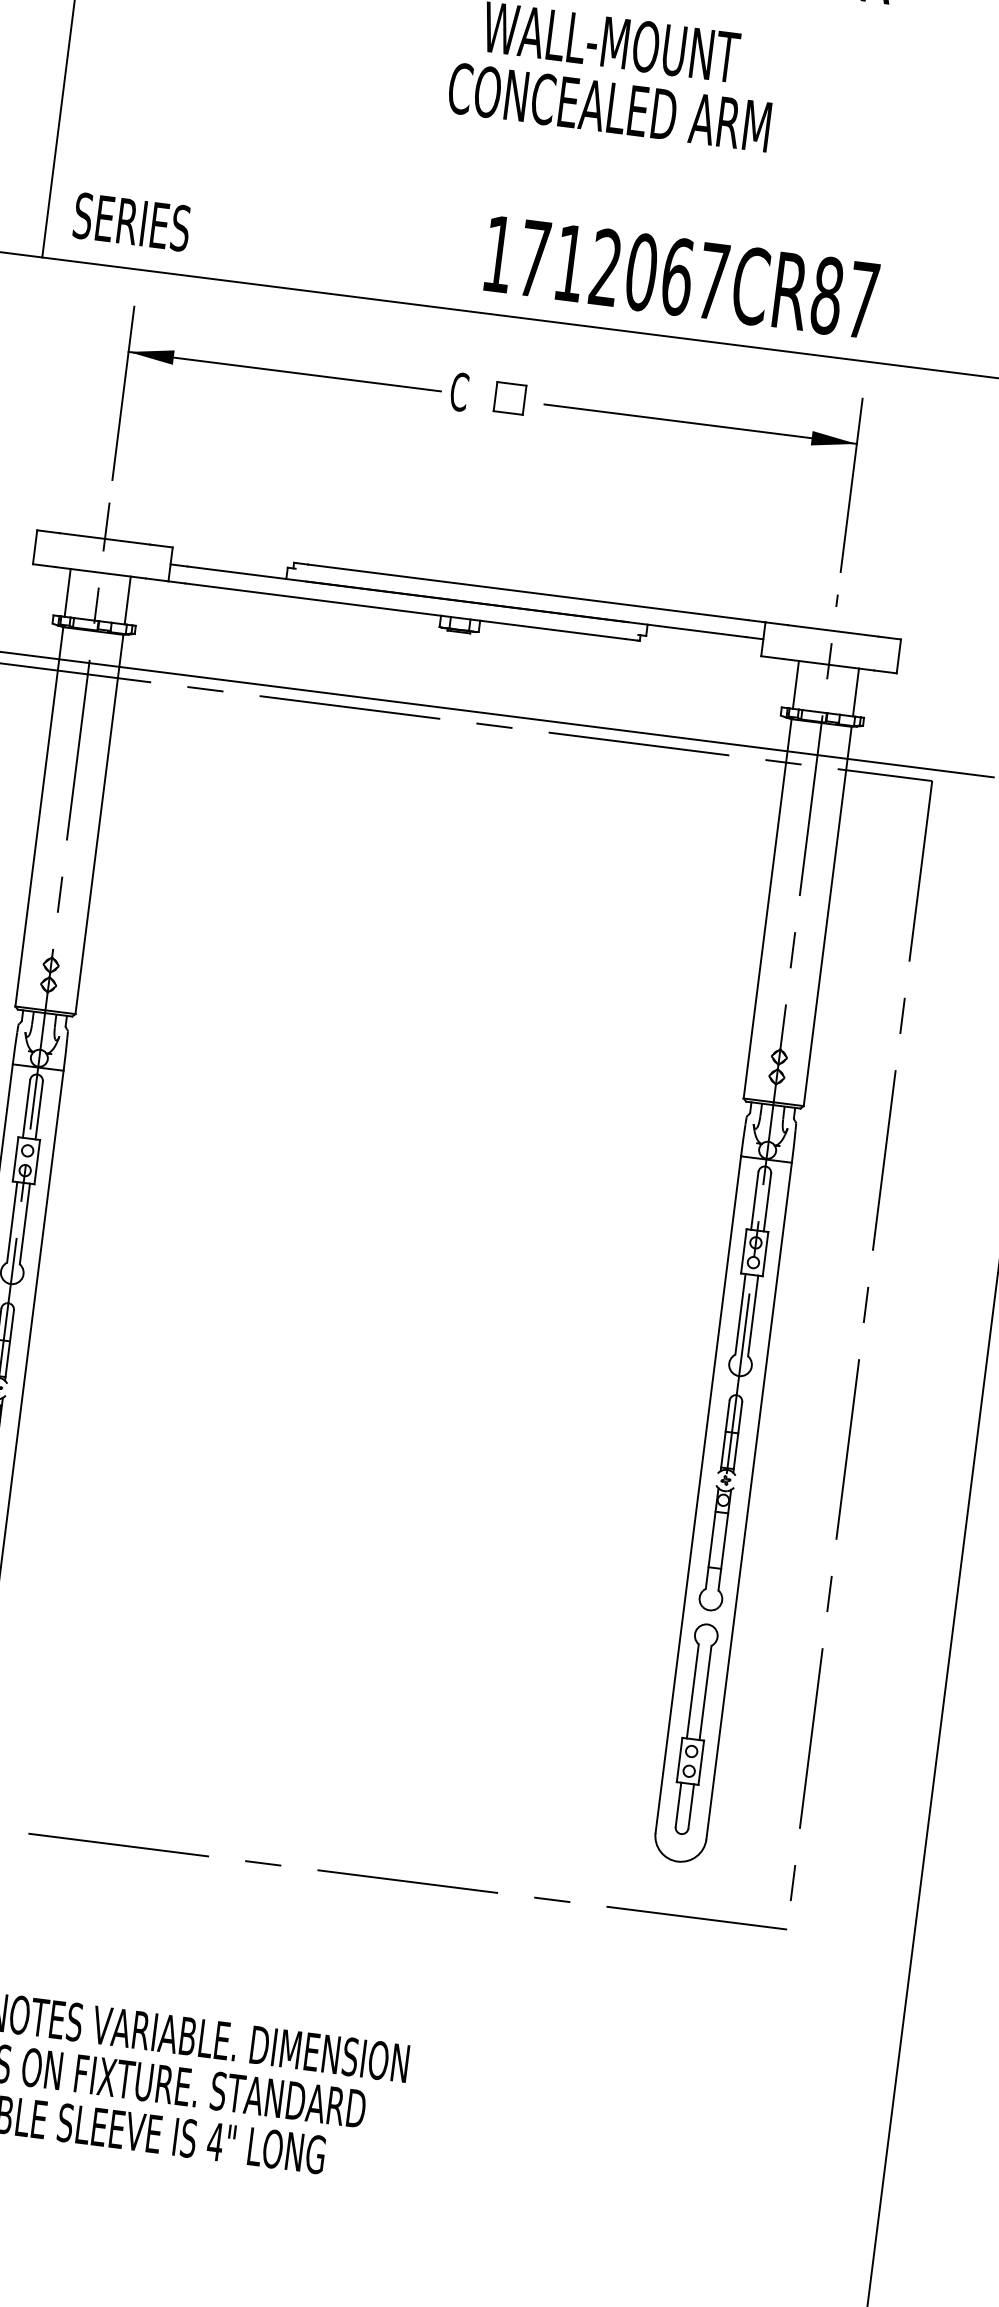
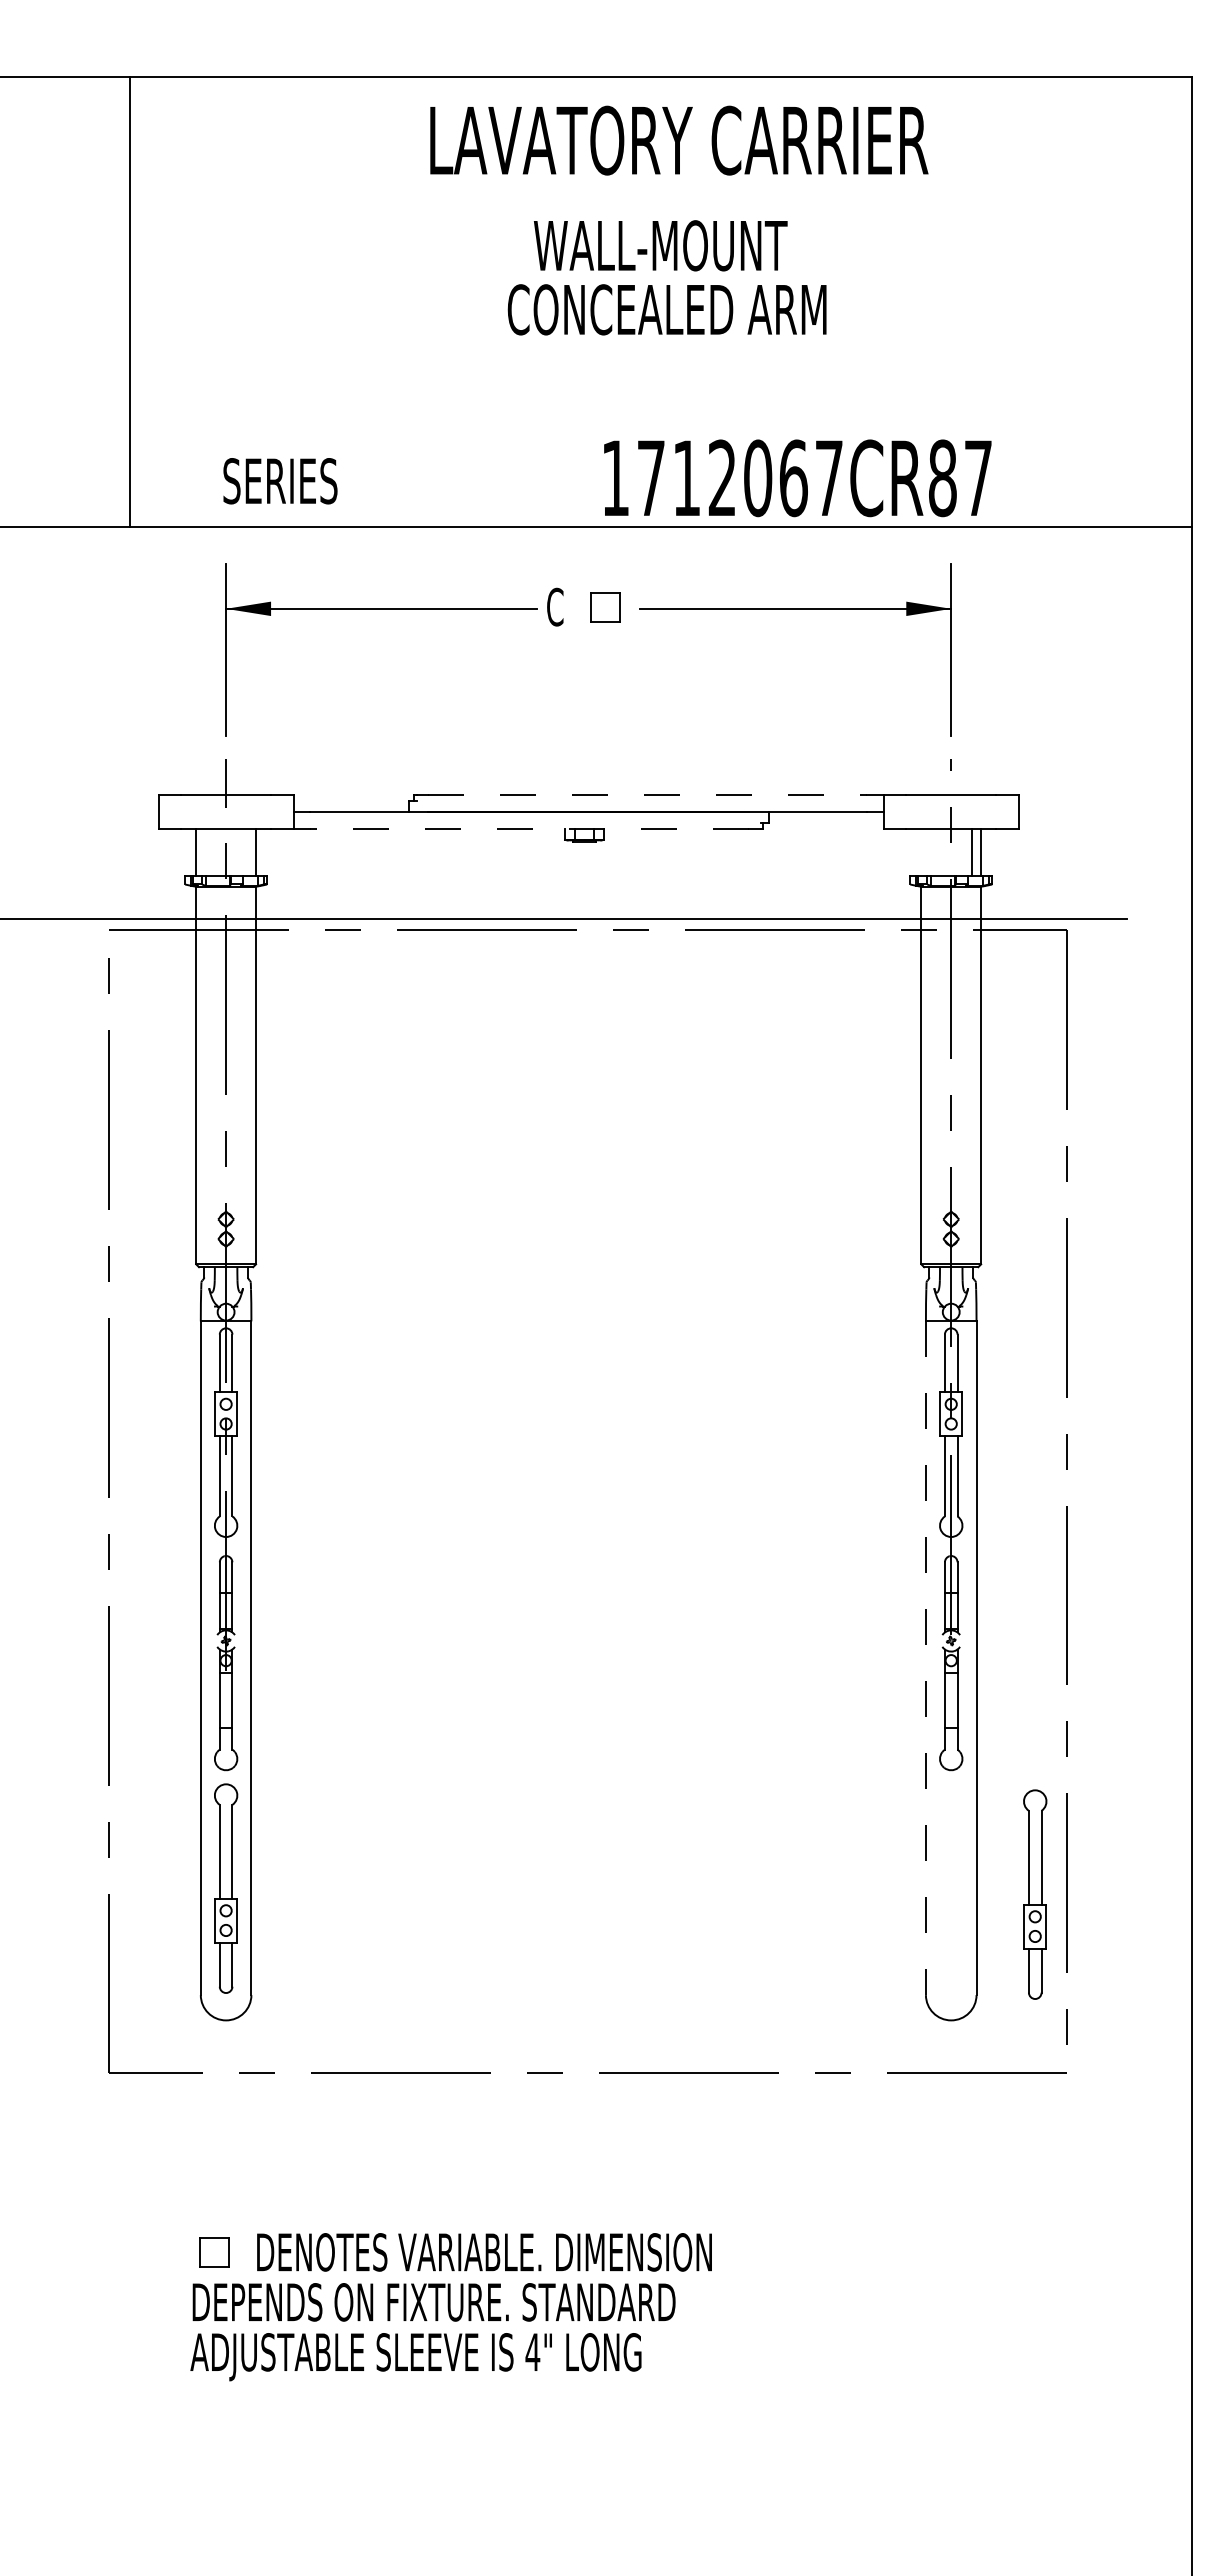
text: (132, 222) -> (280, 481), moved
text: (681, 277) -> (797, 478), moved
line: (529, 592) -> (648, 795), solid -> dashed
line: (405, 611) -> (529, 828), solid -> dashed
line: (796, 684) -> (972, 852), moved
line: (697, 1494) -> (925, 1658), solid -> dashed
part: (694, 1729) -> (1035, 1894), moved

